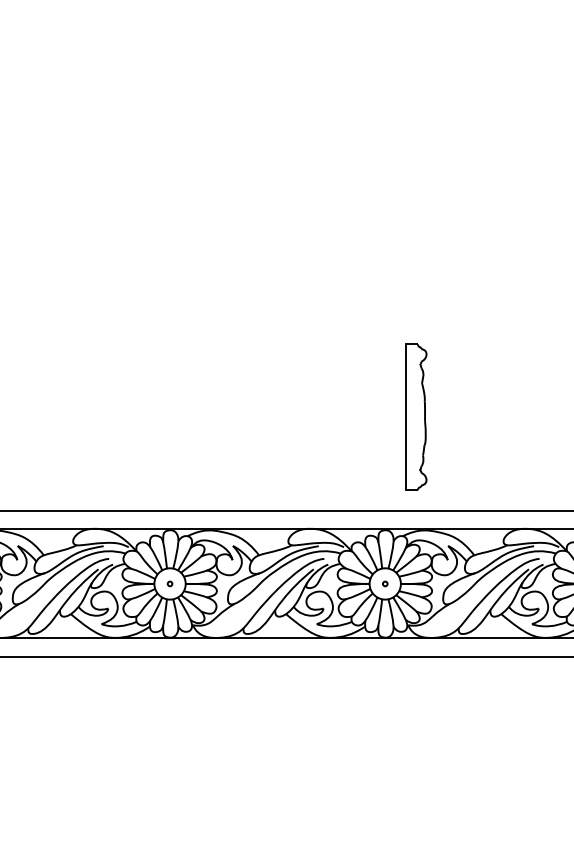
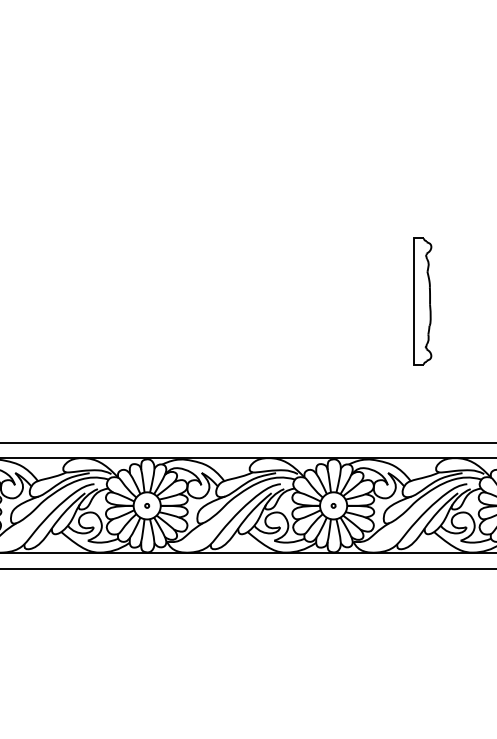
part: (416, 417) -> (422, 301), moved

